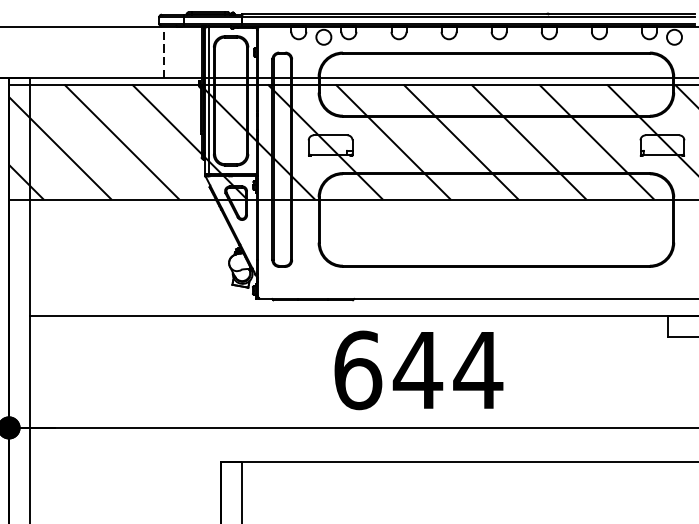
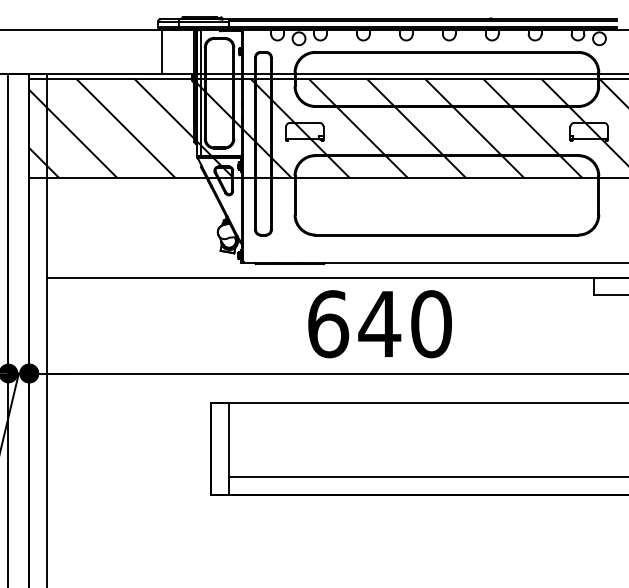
line: (163, 52) -> (161, 51), dashed -> solid
text: (477, 370) -> (430, 324), 644 -> 640

